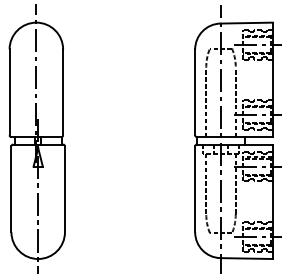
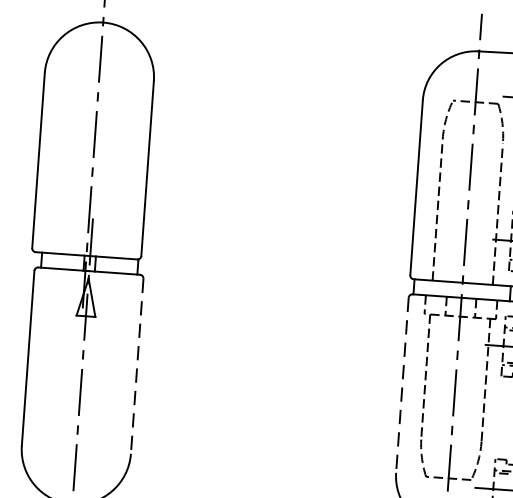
line: (64, 189) -> (136, 366), solid -> dashed
line: (195, 189) -> (403, 385), solid -> dashed

